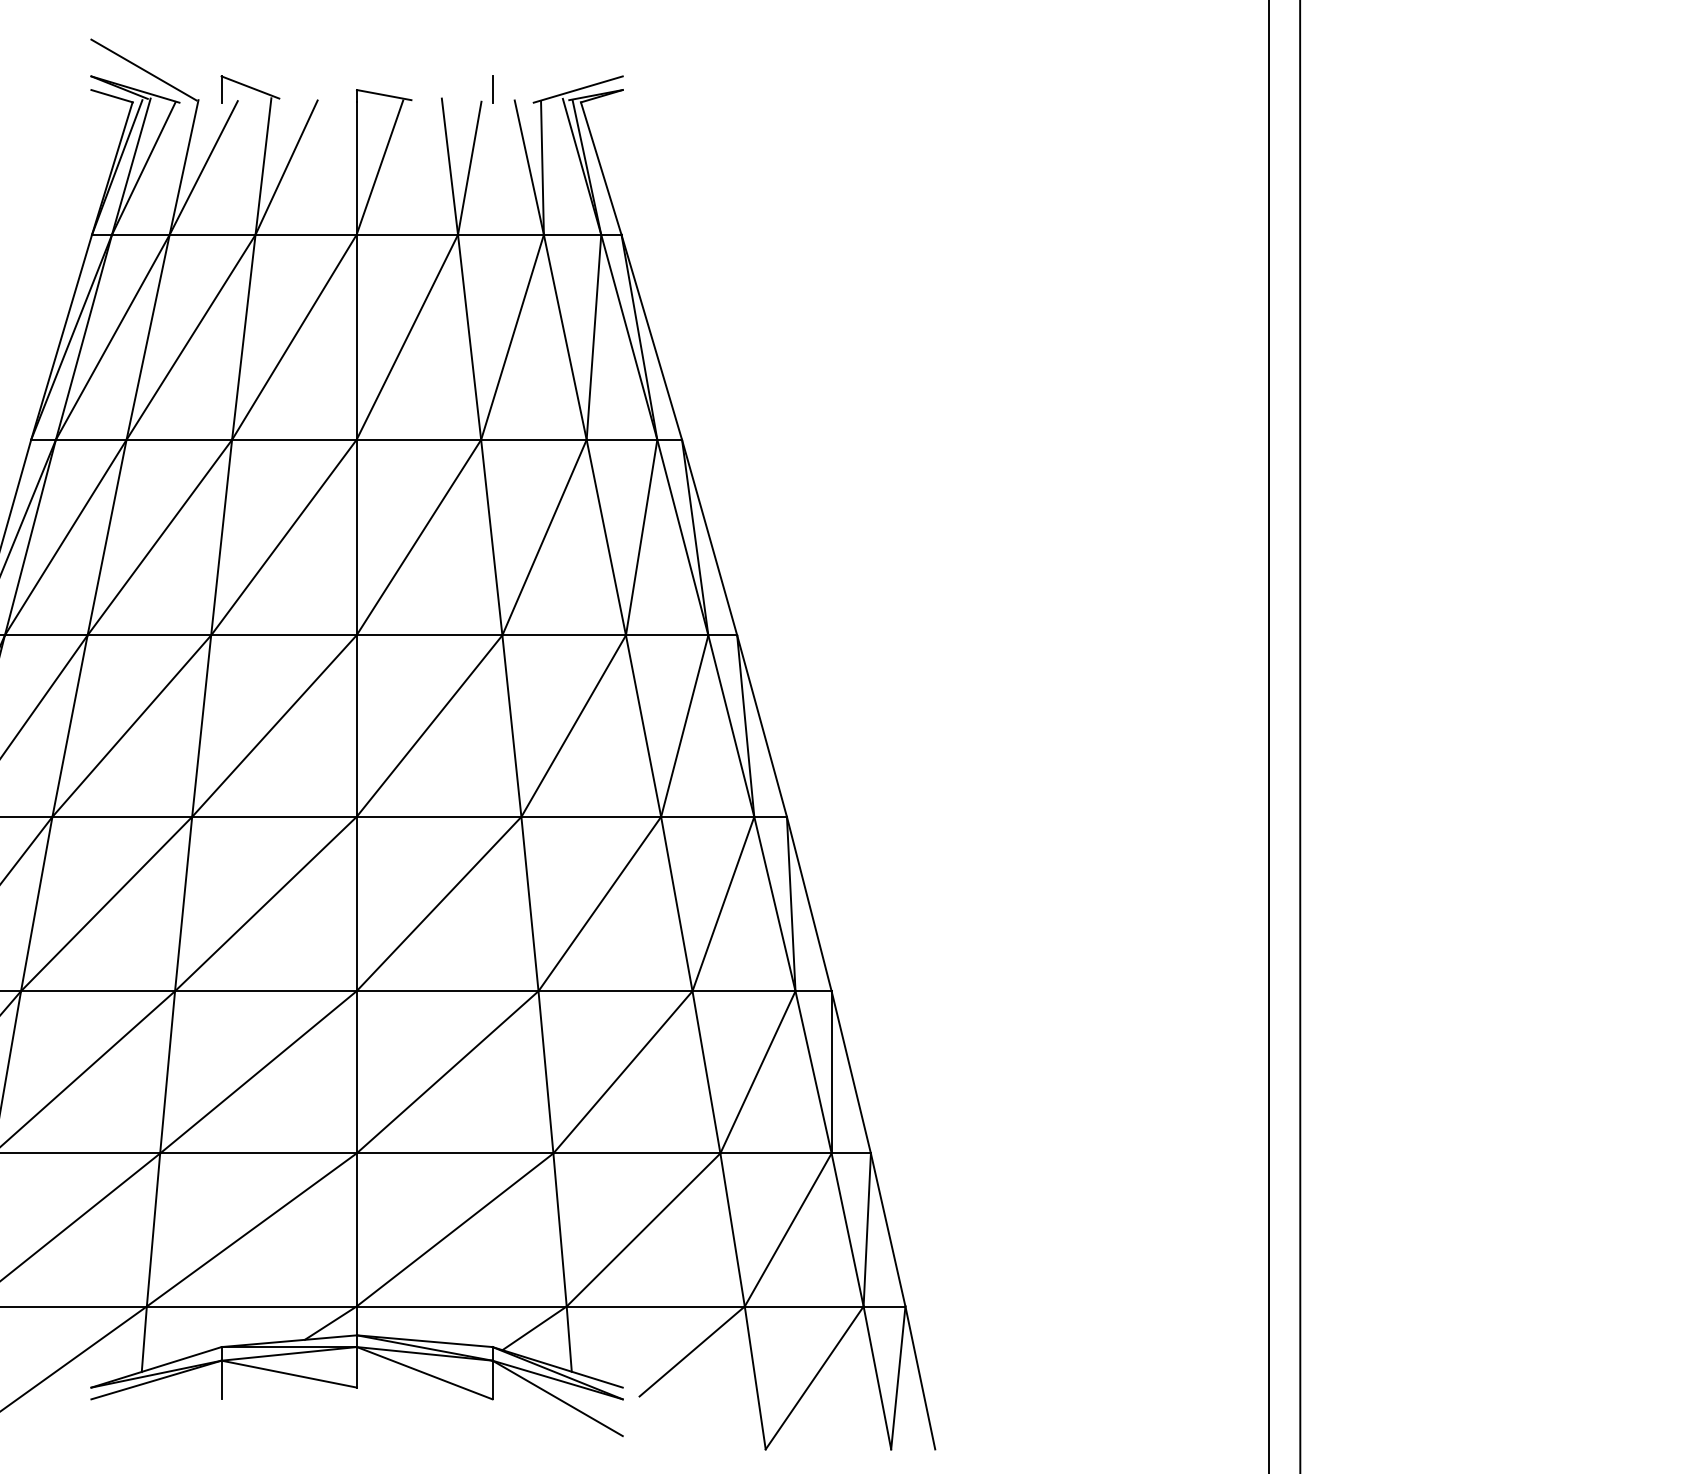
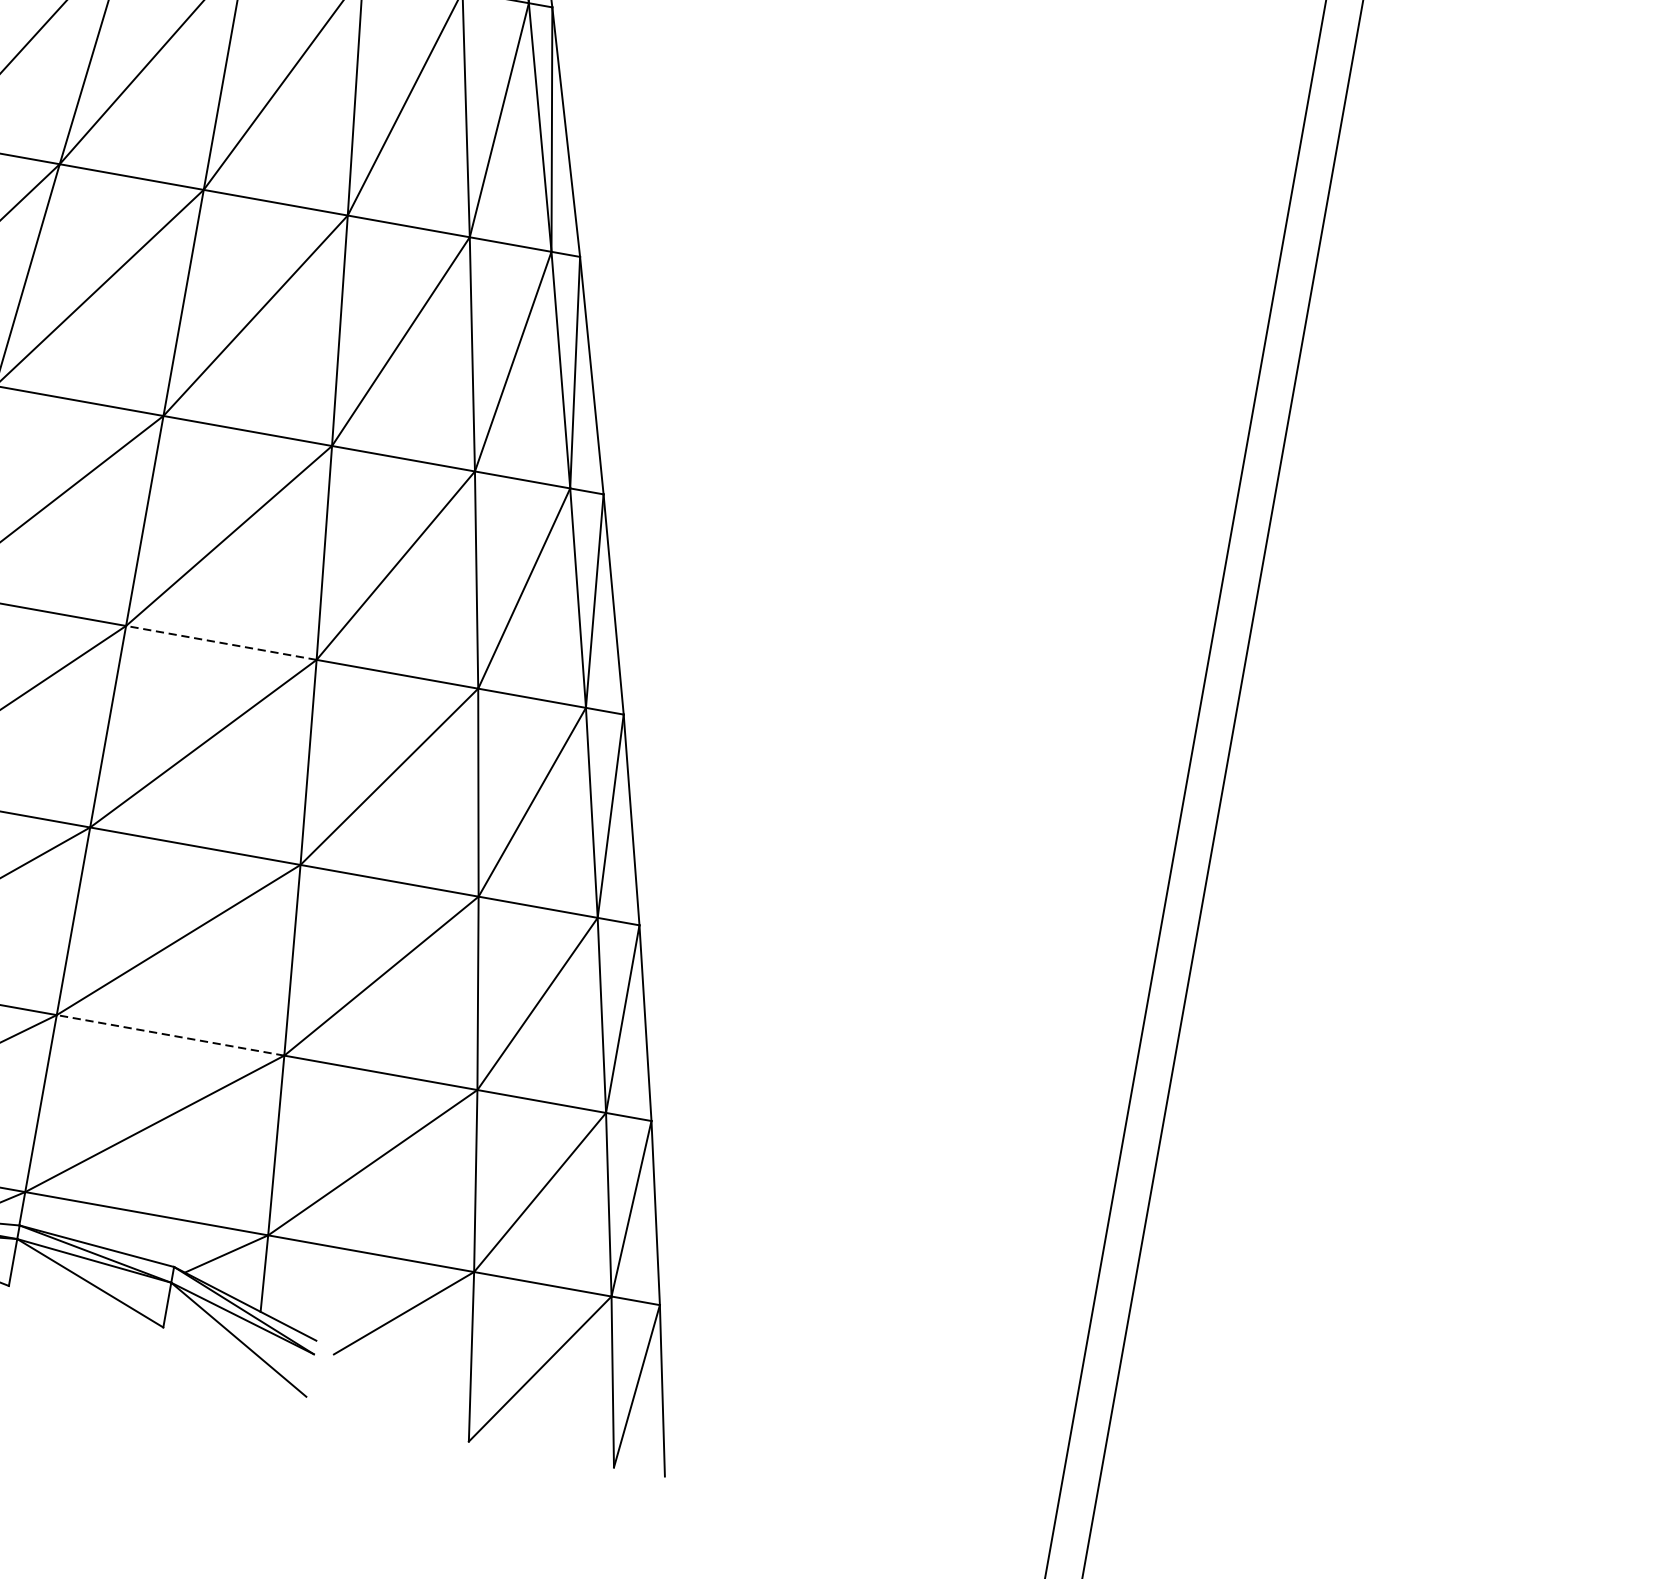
line: (438, 816) -> (220, 642), solid -> dashed
line: (454, 1153) -> (169, 1035), solid -> dashed

